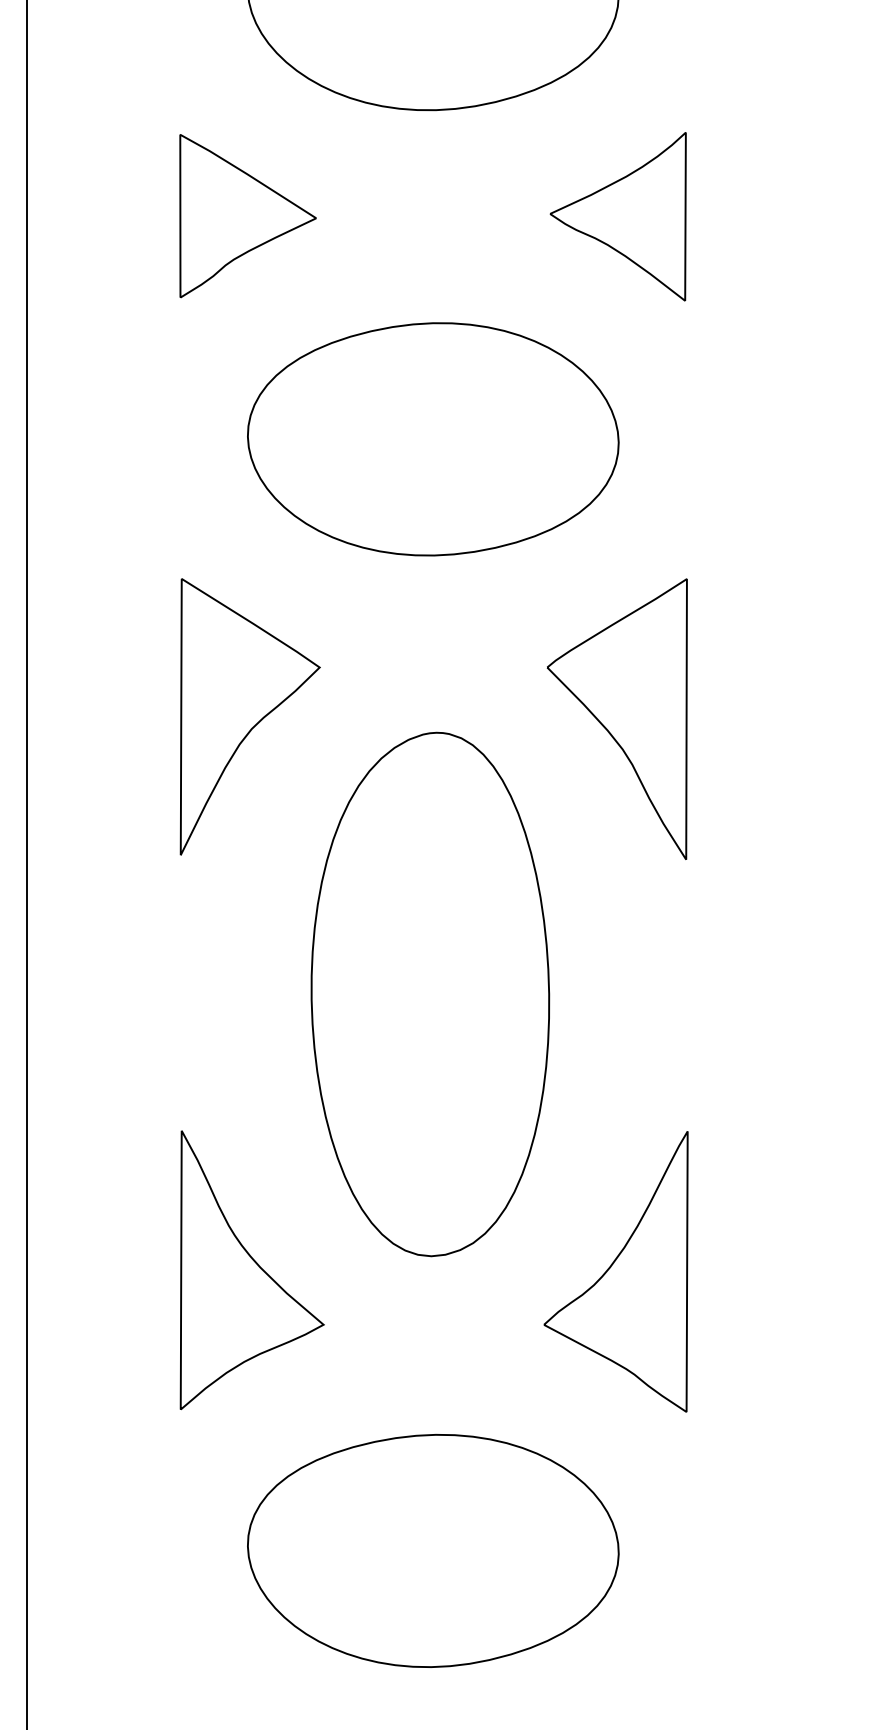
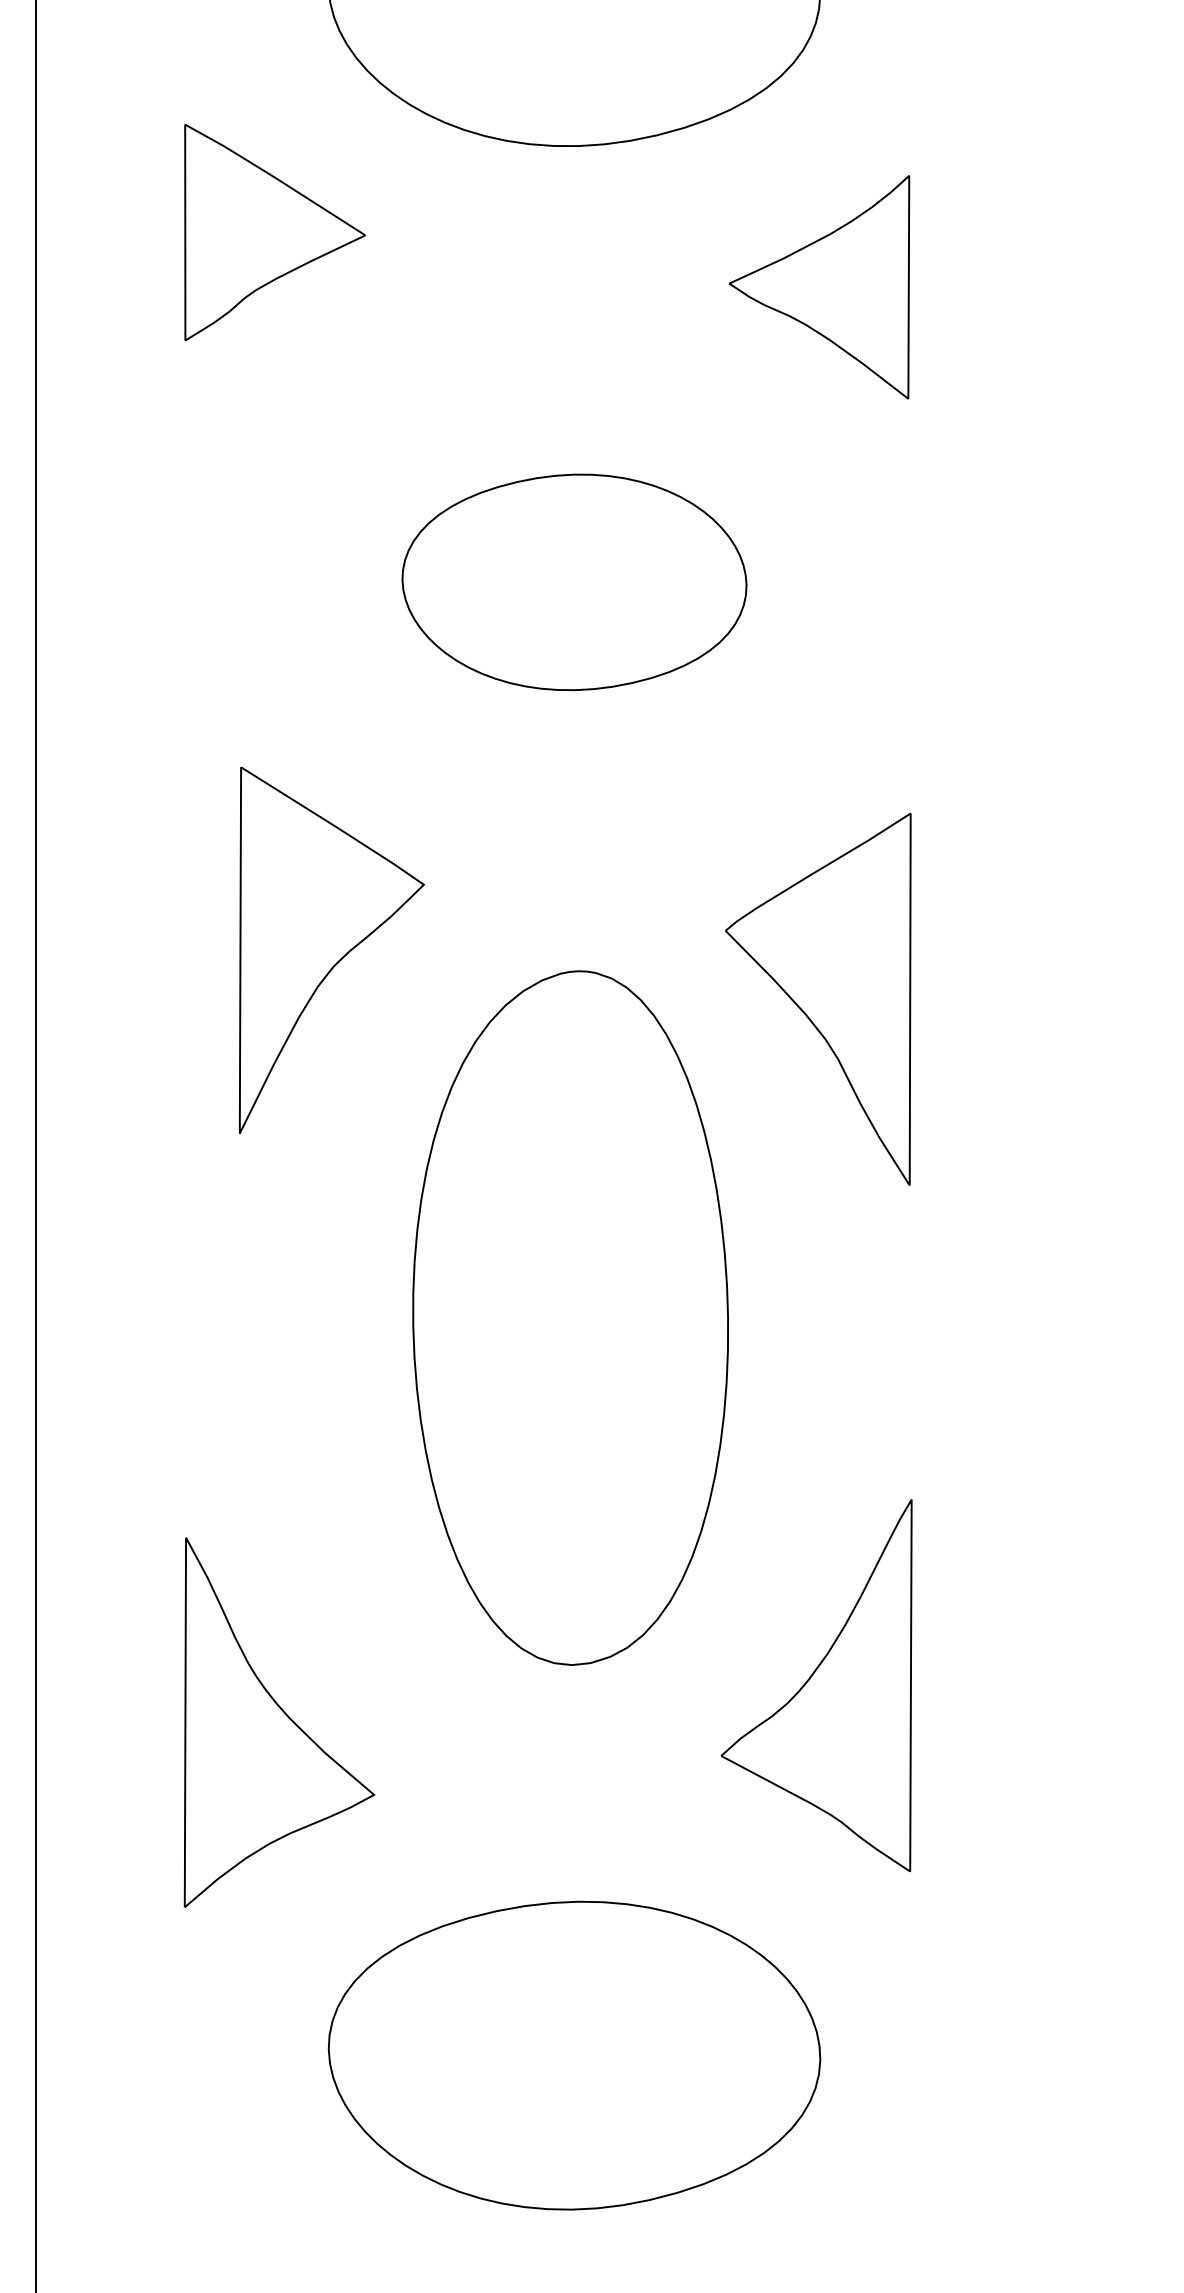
part: (247, 216) -> (274, 232), moved
part: (433, 439) -> (574, 582), size x0.7
part: (617, 718) -> (818, 998), moved
part: (252, 1270) -> (279, 1722), moved

